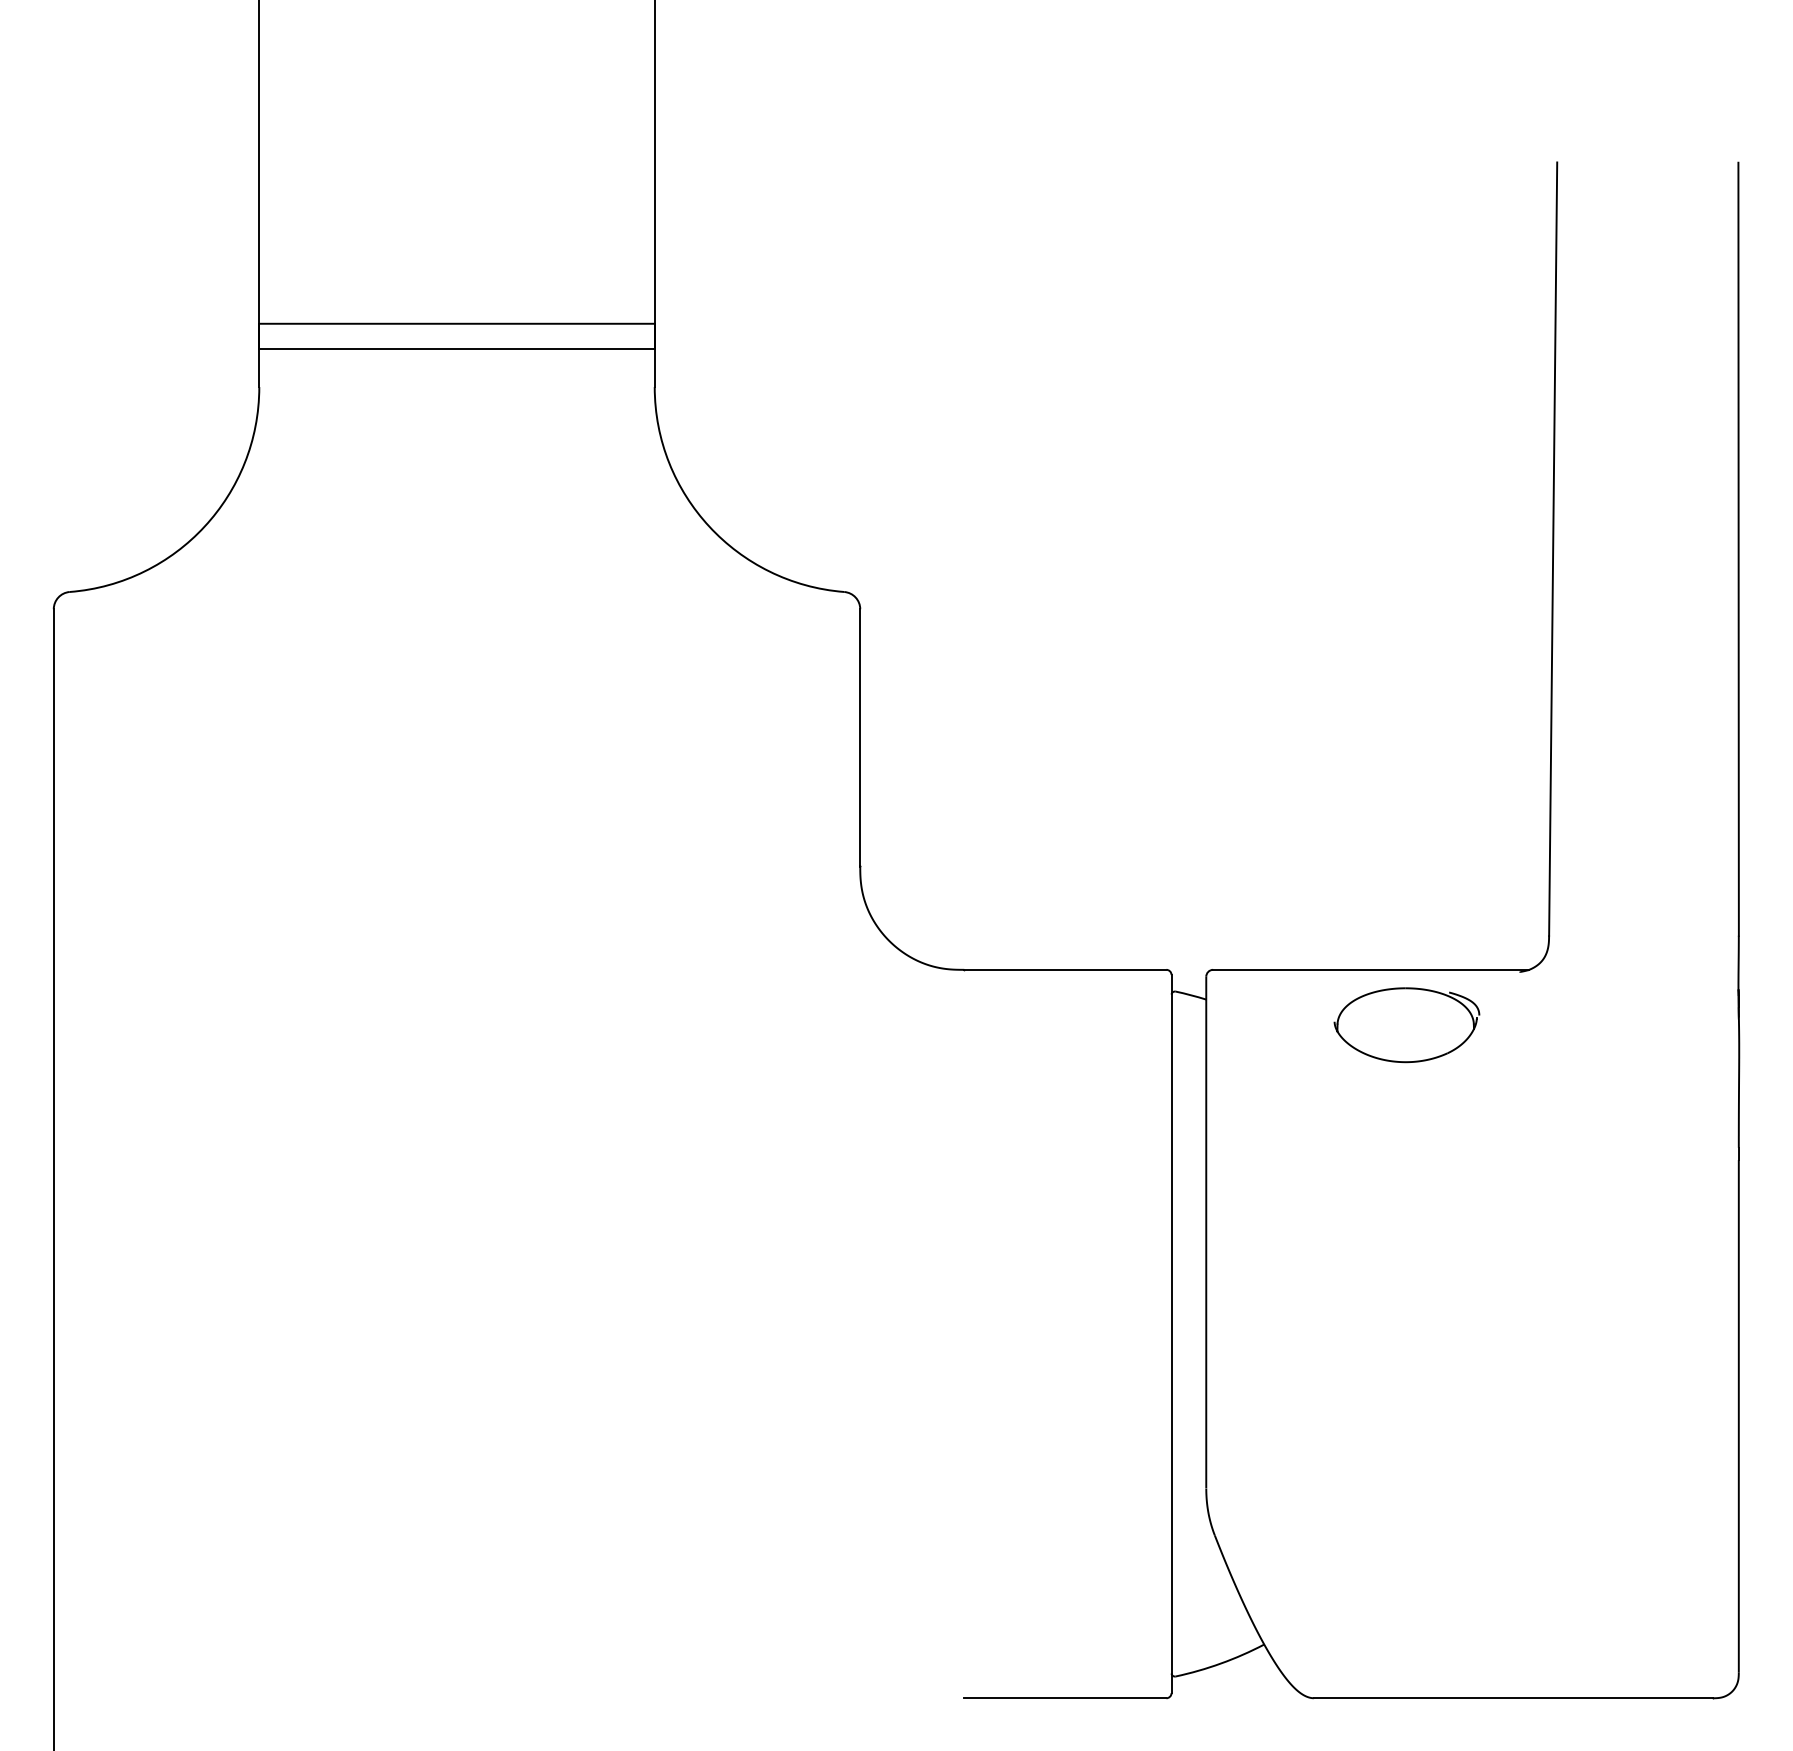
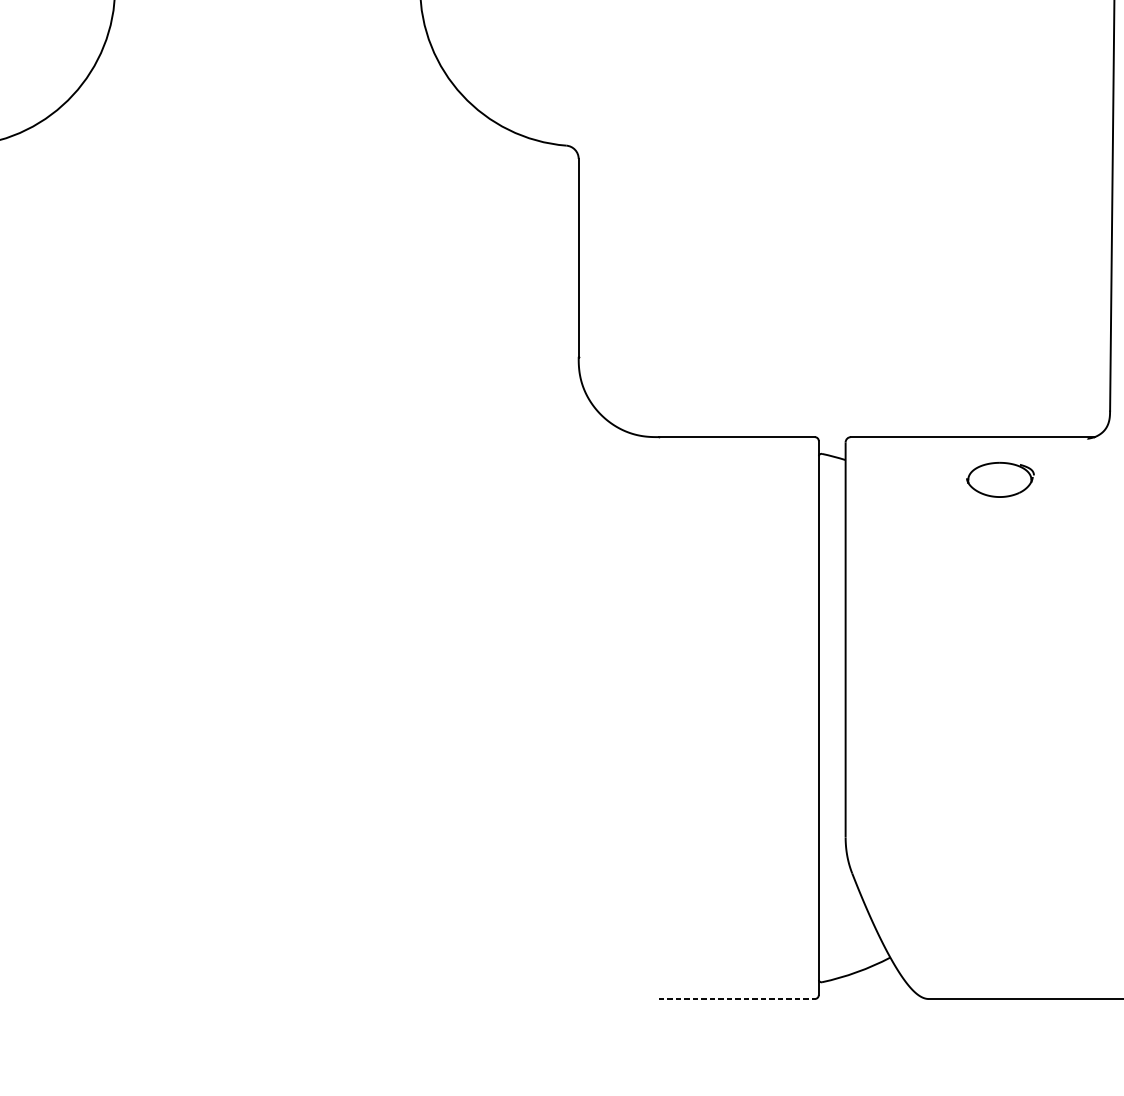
part: (1406, 1025) -> (1000, 480), size x0.6
line: (1065, 1698) -> (737, 999), solid -> dashed

